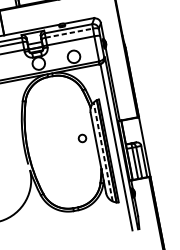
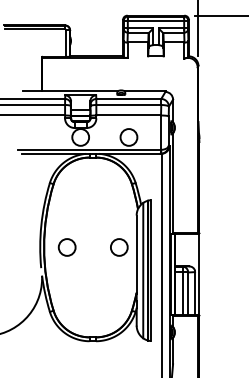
line: (69, 32) -> (129, 104), dashed -> solid
circle: (82, 138) -> (119, 247), size x1.67
circle: (43, 145) -> (66, 247), added
line: (103, 151) -> (143, 270), dashed -> solid

